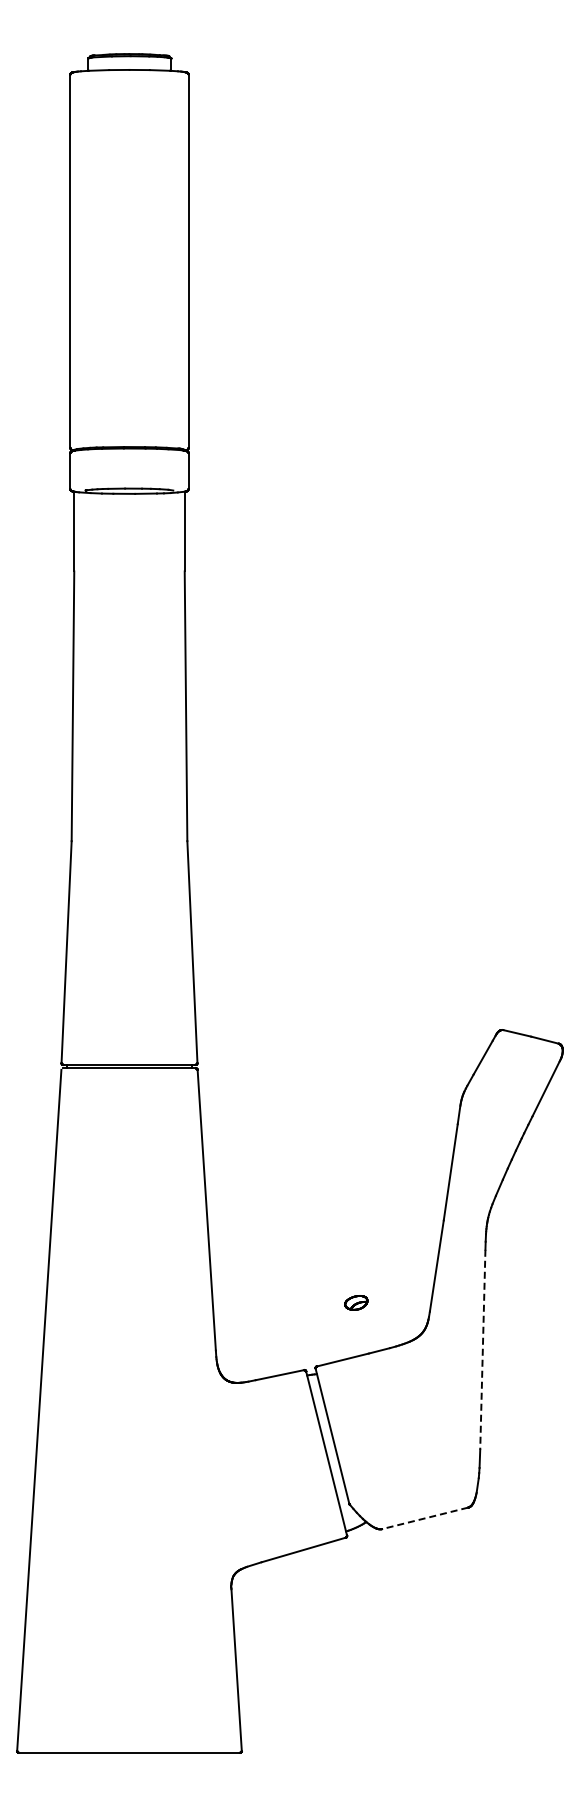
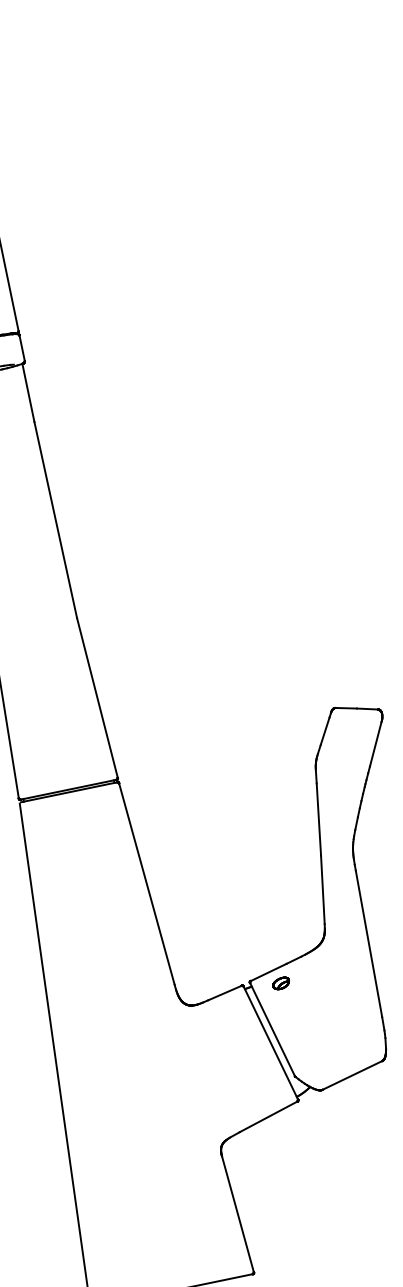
part: (356, 1302) -> (281, 983), moved
line: (482, 1350) -> (368, 944), dashed -> solid
line: (424, 1518) -> (351, 1075), dashed -> solid

